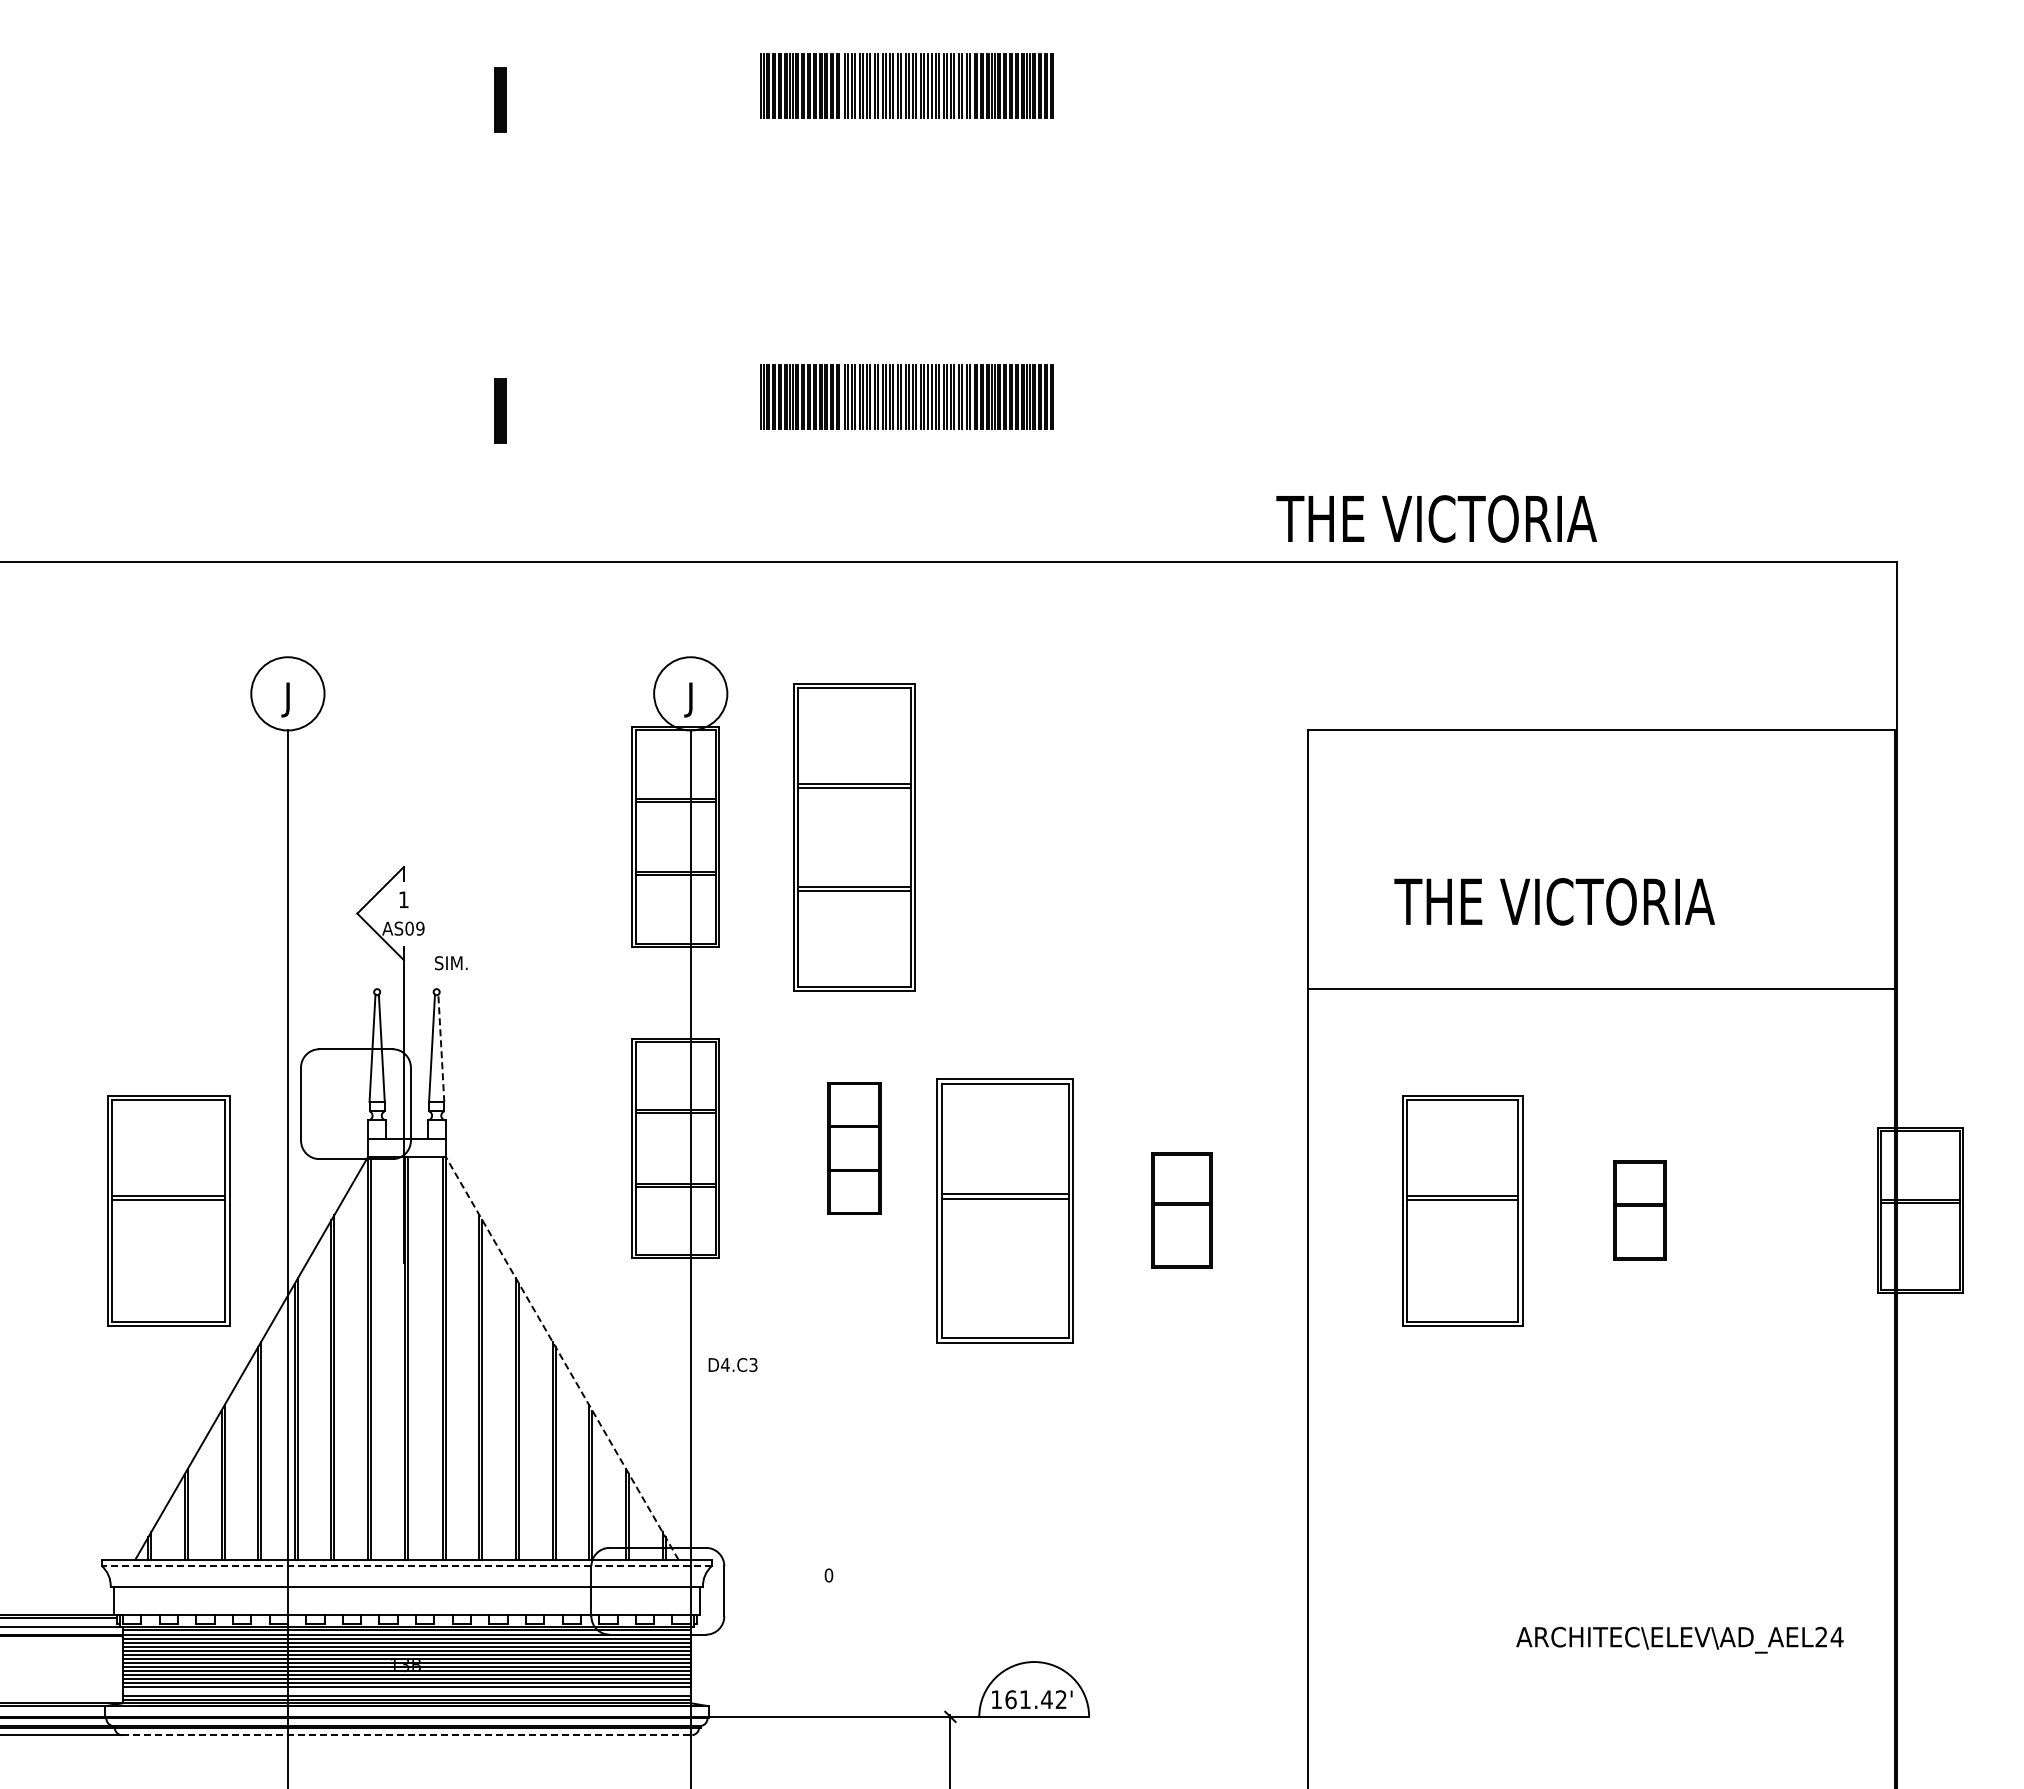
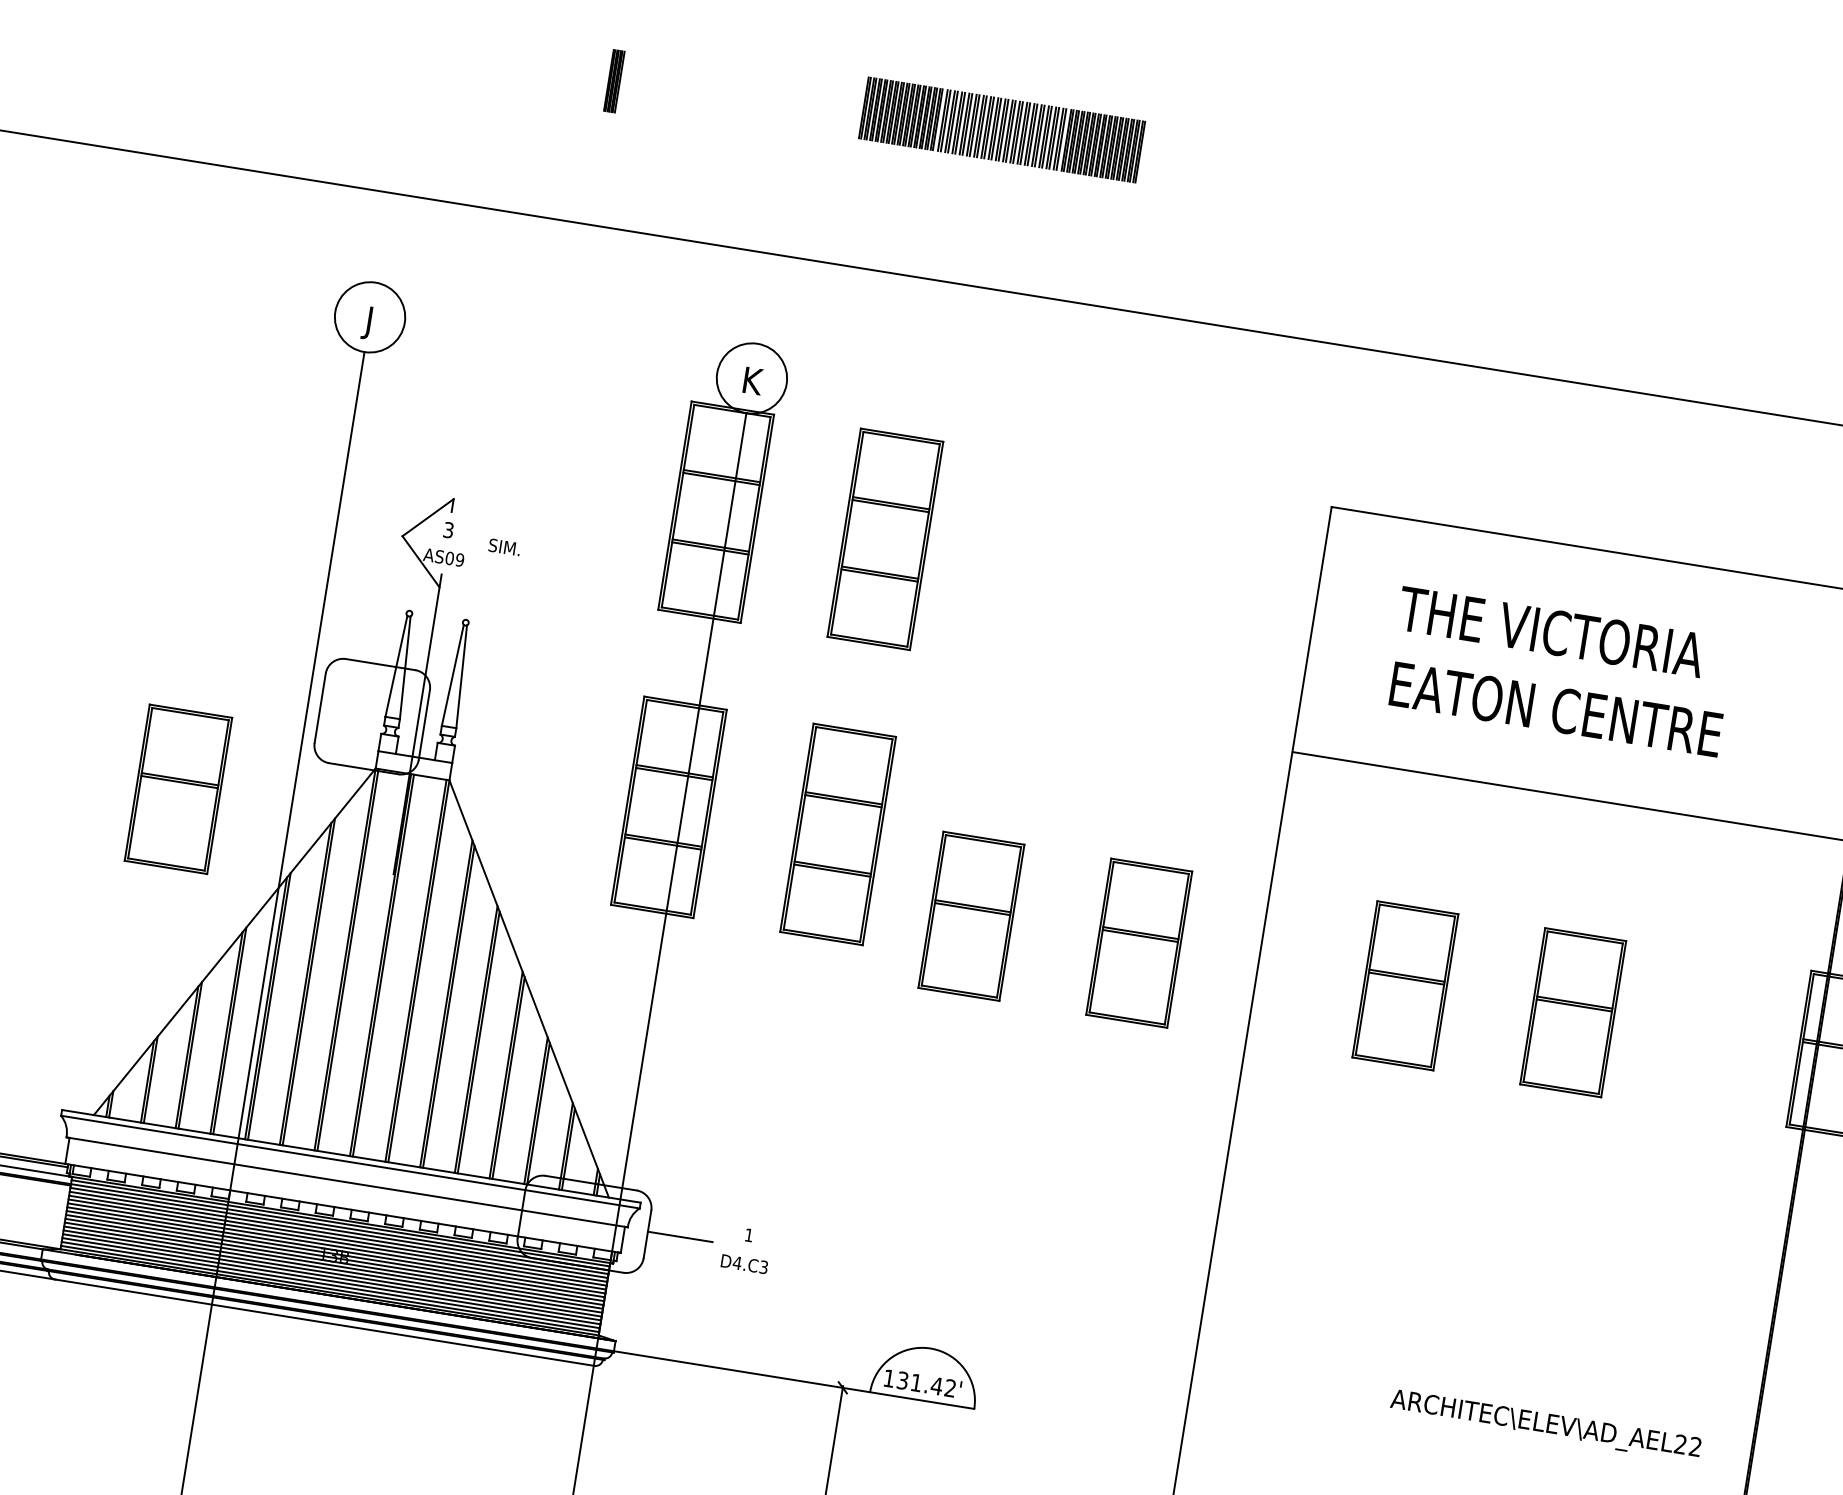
text: (1436, 518) -> (1551, 631), moved
text: (692, 699) -> (752, 384), J -> K
part: (854, 836) -> (885, 538), size x0.71
text: (403, 899) -> (448, 529), 1 -> 3
text: (1569, 901) -> (1553, 708), THE VICTORIA -> EATON CENTRE
text: (451, 963) -> (504, 547), moved
line: (441, 1048) -> (461, 676), dashed -> solid
part: (854, 1148) -> (838, 834), size x1.67
part: (168, 1210) -> (178, 789), size x0.71
part: (1004, 1210) -> (970, 915), size x0.62
part: (1181, 1210) -> (1138, 942), size x1.43
part: (1462, 1210) -> (1405, 985), size x0.71
part: (1639, 1210) -> (1572, 1012), size x1.67
line: (562, 1358) -> (529, 989), dashed -> solid
text: (732, 1365) -> (743, 1264), moved
line: (406, 1565) -> (350, 1161), dashed -> solid
text: (828, 1575) -> (748, 1235), 0 -> 1
line: (758, 1588) -> (680, 1236), added
text: (1836, 1636) -> (1695, 1446), ARCHITEC\ELEV\AD_AEL24 -> ARCHITEC\ELEV\AD_AEL22
line: (406, 1691) -> (331, 1281), added
text: (1010, 1699) -> (902, 1380), 161.42' -> 131.42'
line: (407, 1735) -> (325, 1323), dashed -> solid

